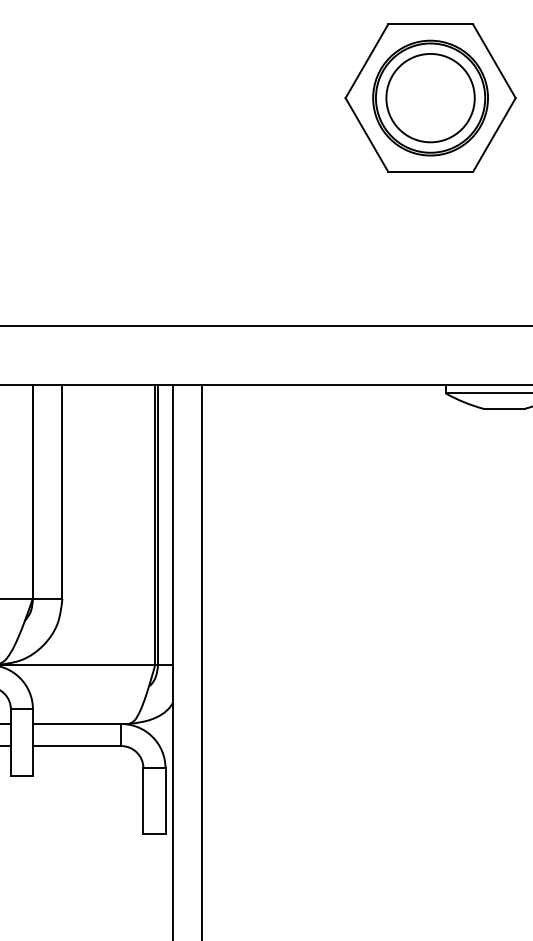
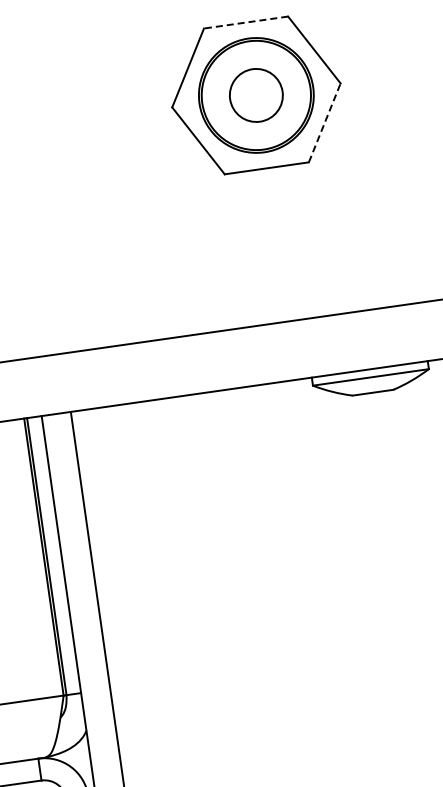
line: (430, 24) -> (245, 22), solid -> dashed
circle: (430, 97) -> (256, 94), size x0.6
line: (494, 134) -> (324, 122), solid -> dashed

